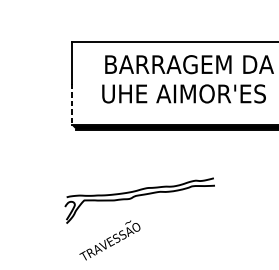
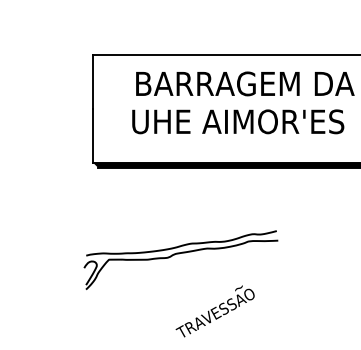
line: (71, 104) -> (92, 135), dashed -> solid
text: (109, 240) -> (214, 311), moved

